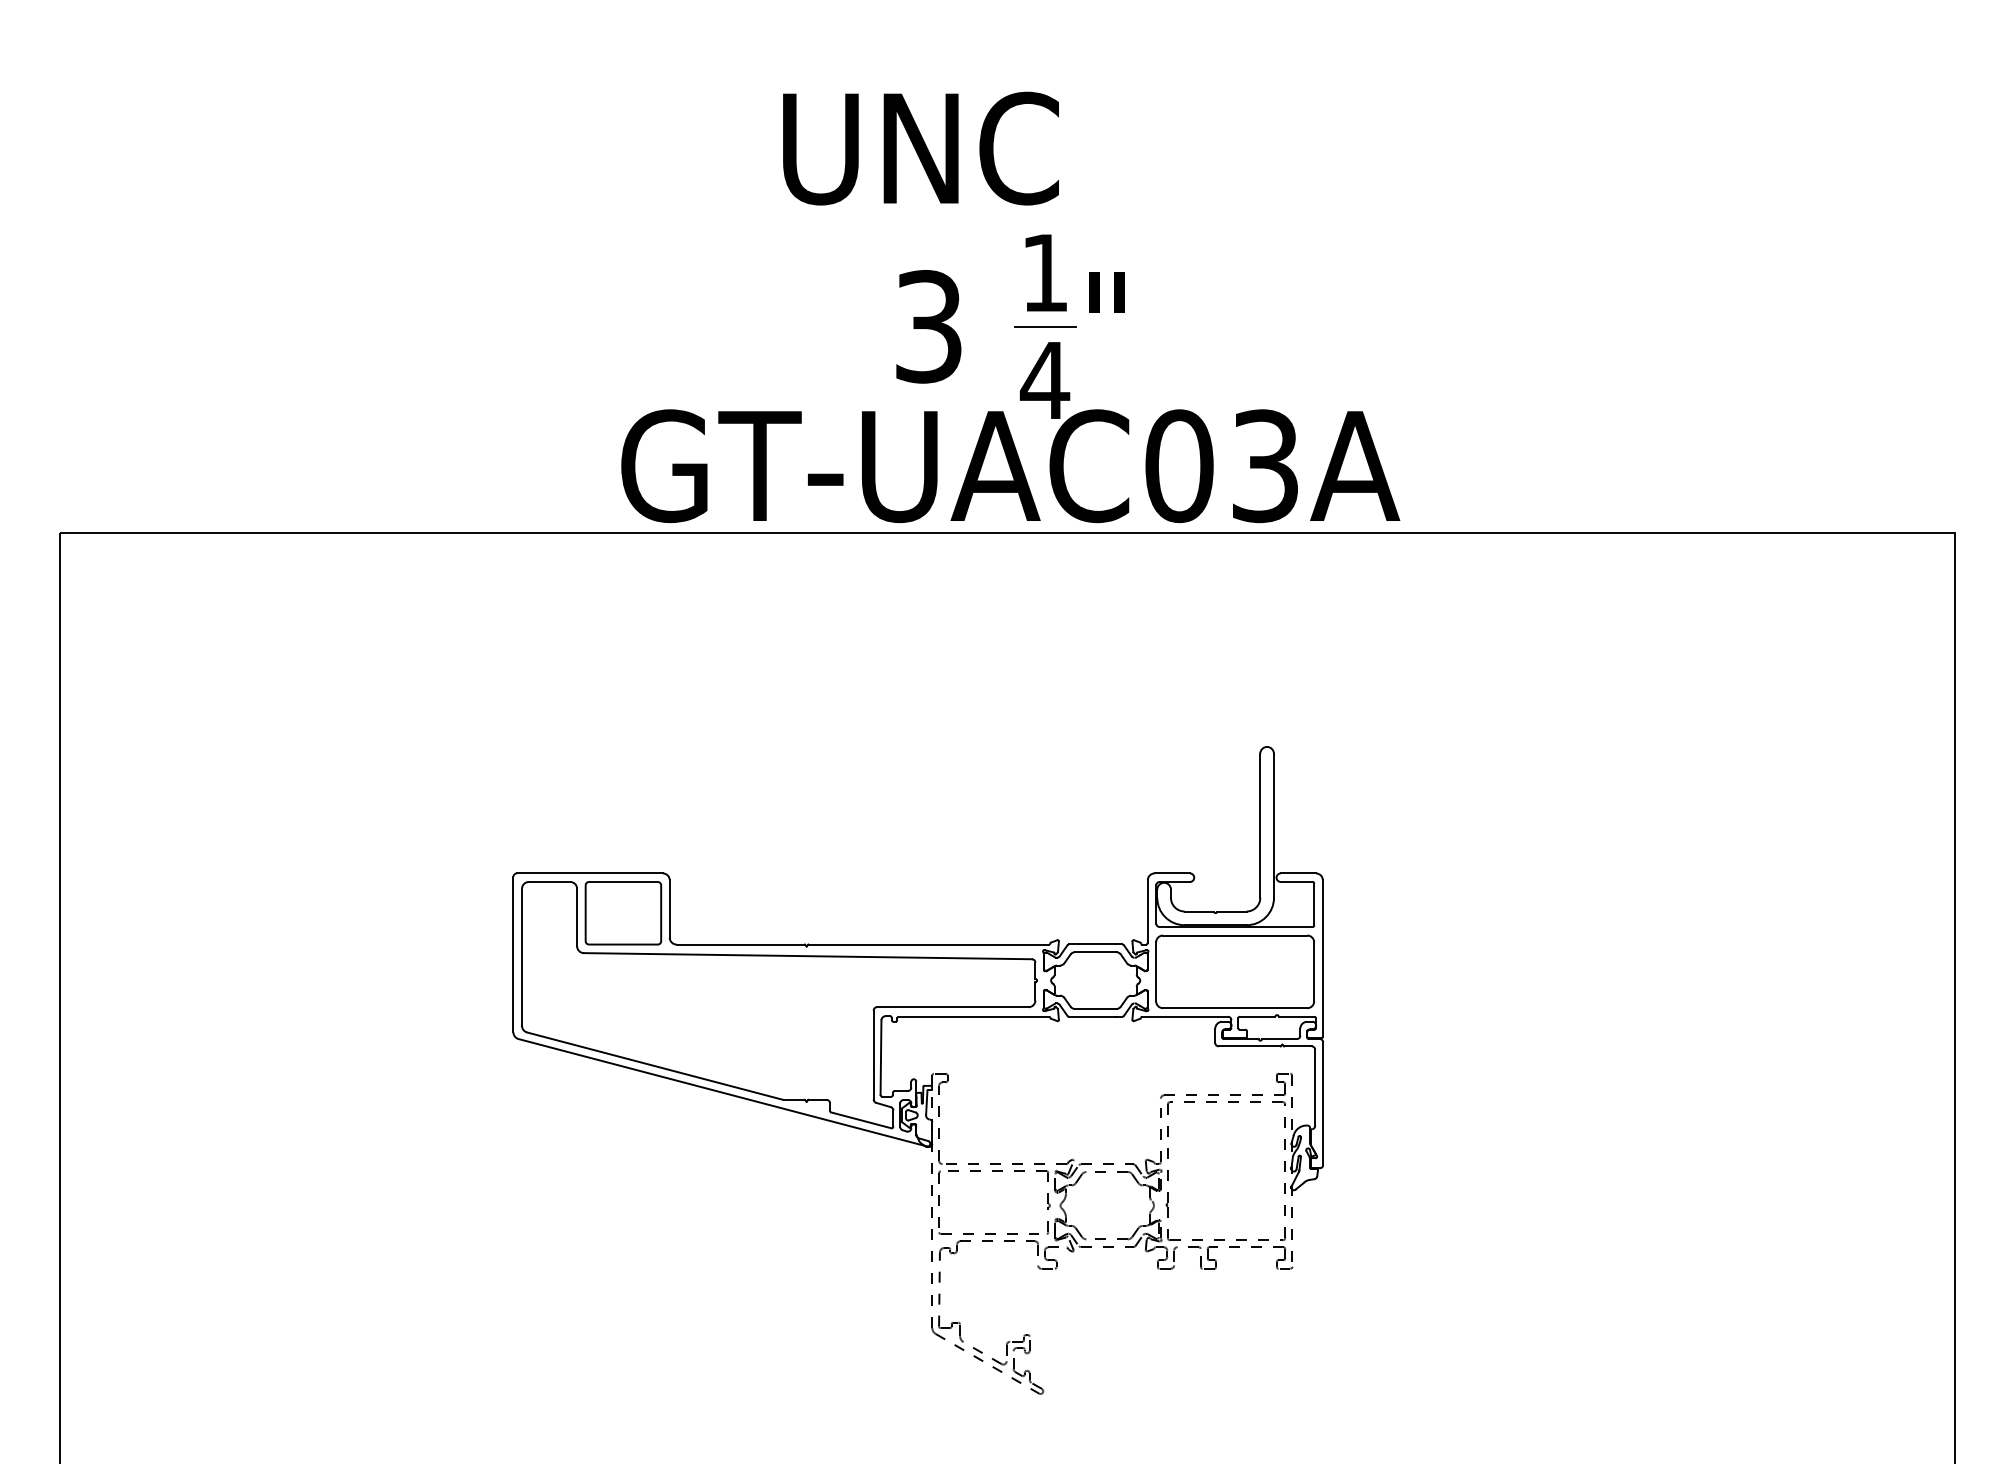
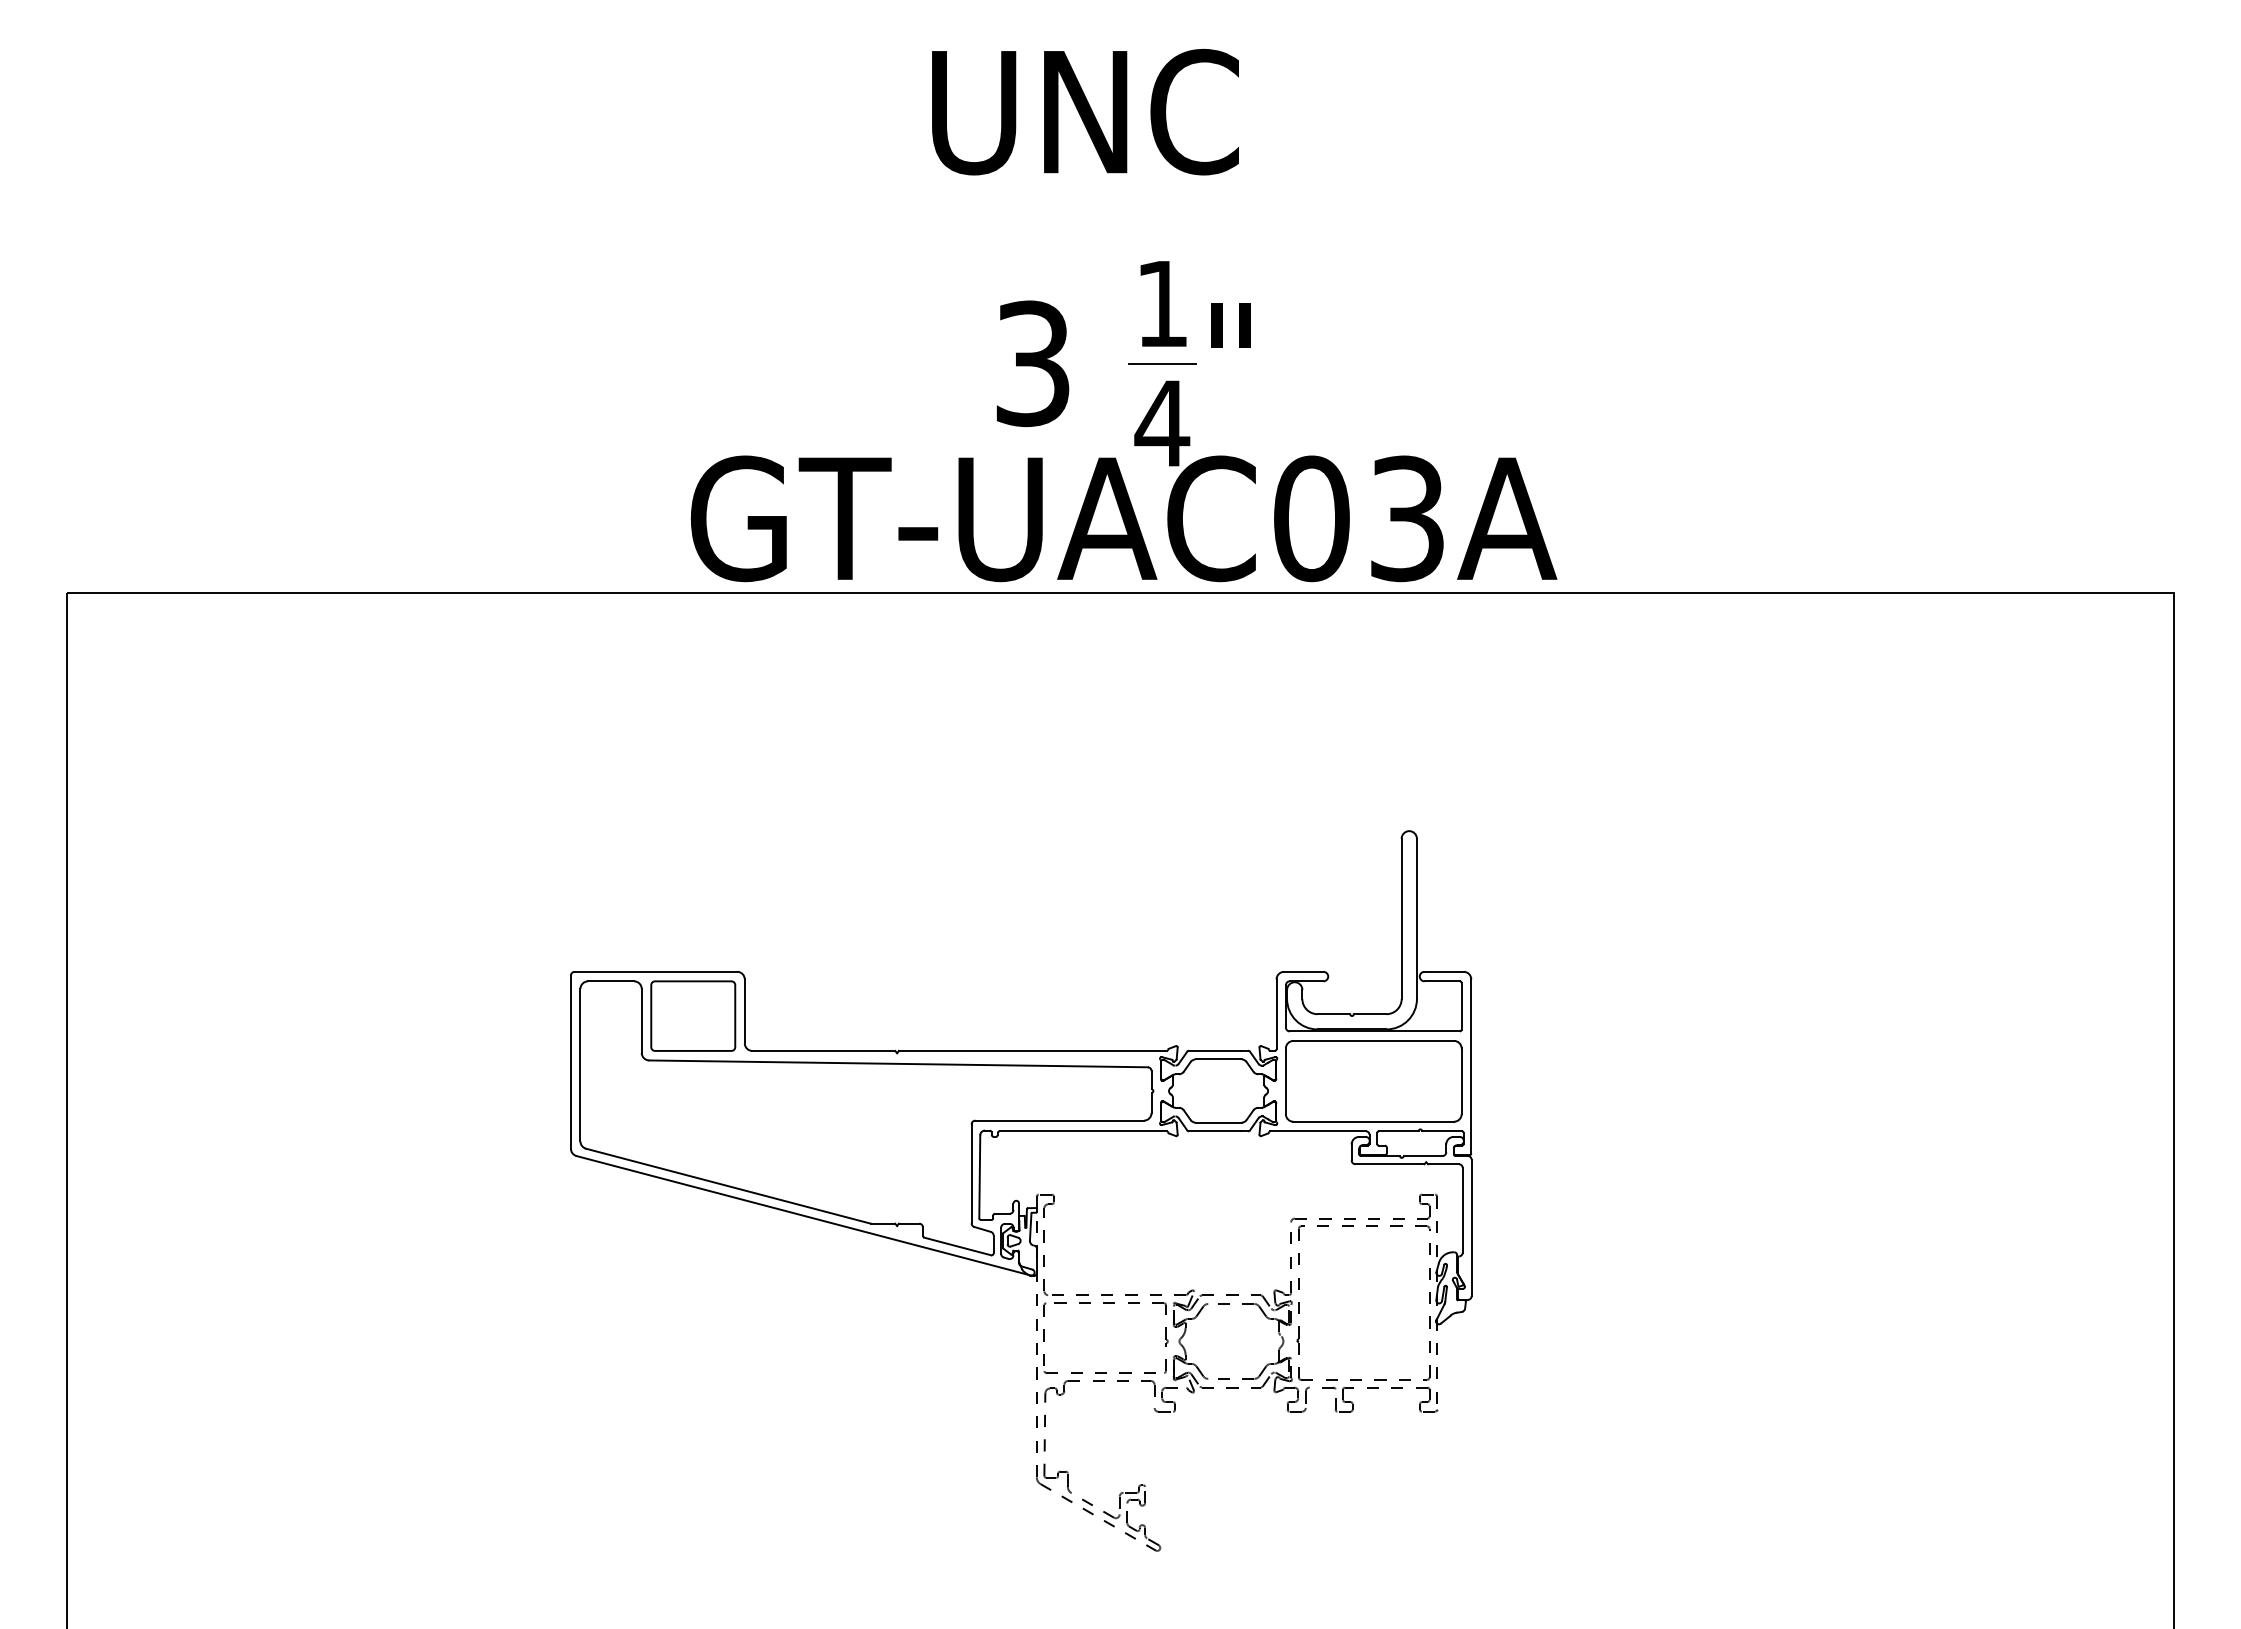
text: (920, 148) -> (1084, 112), moved

